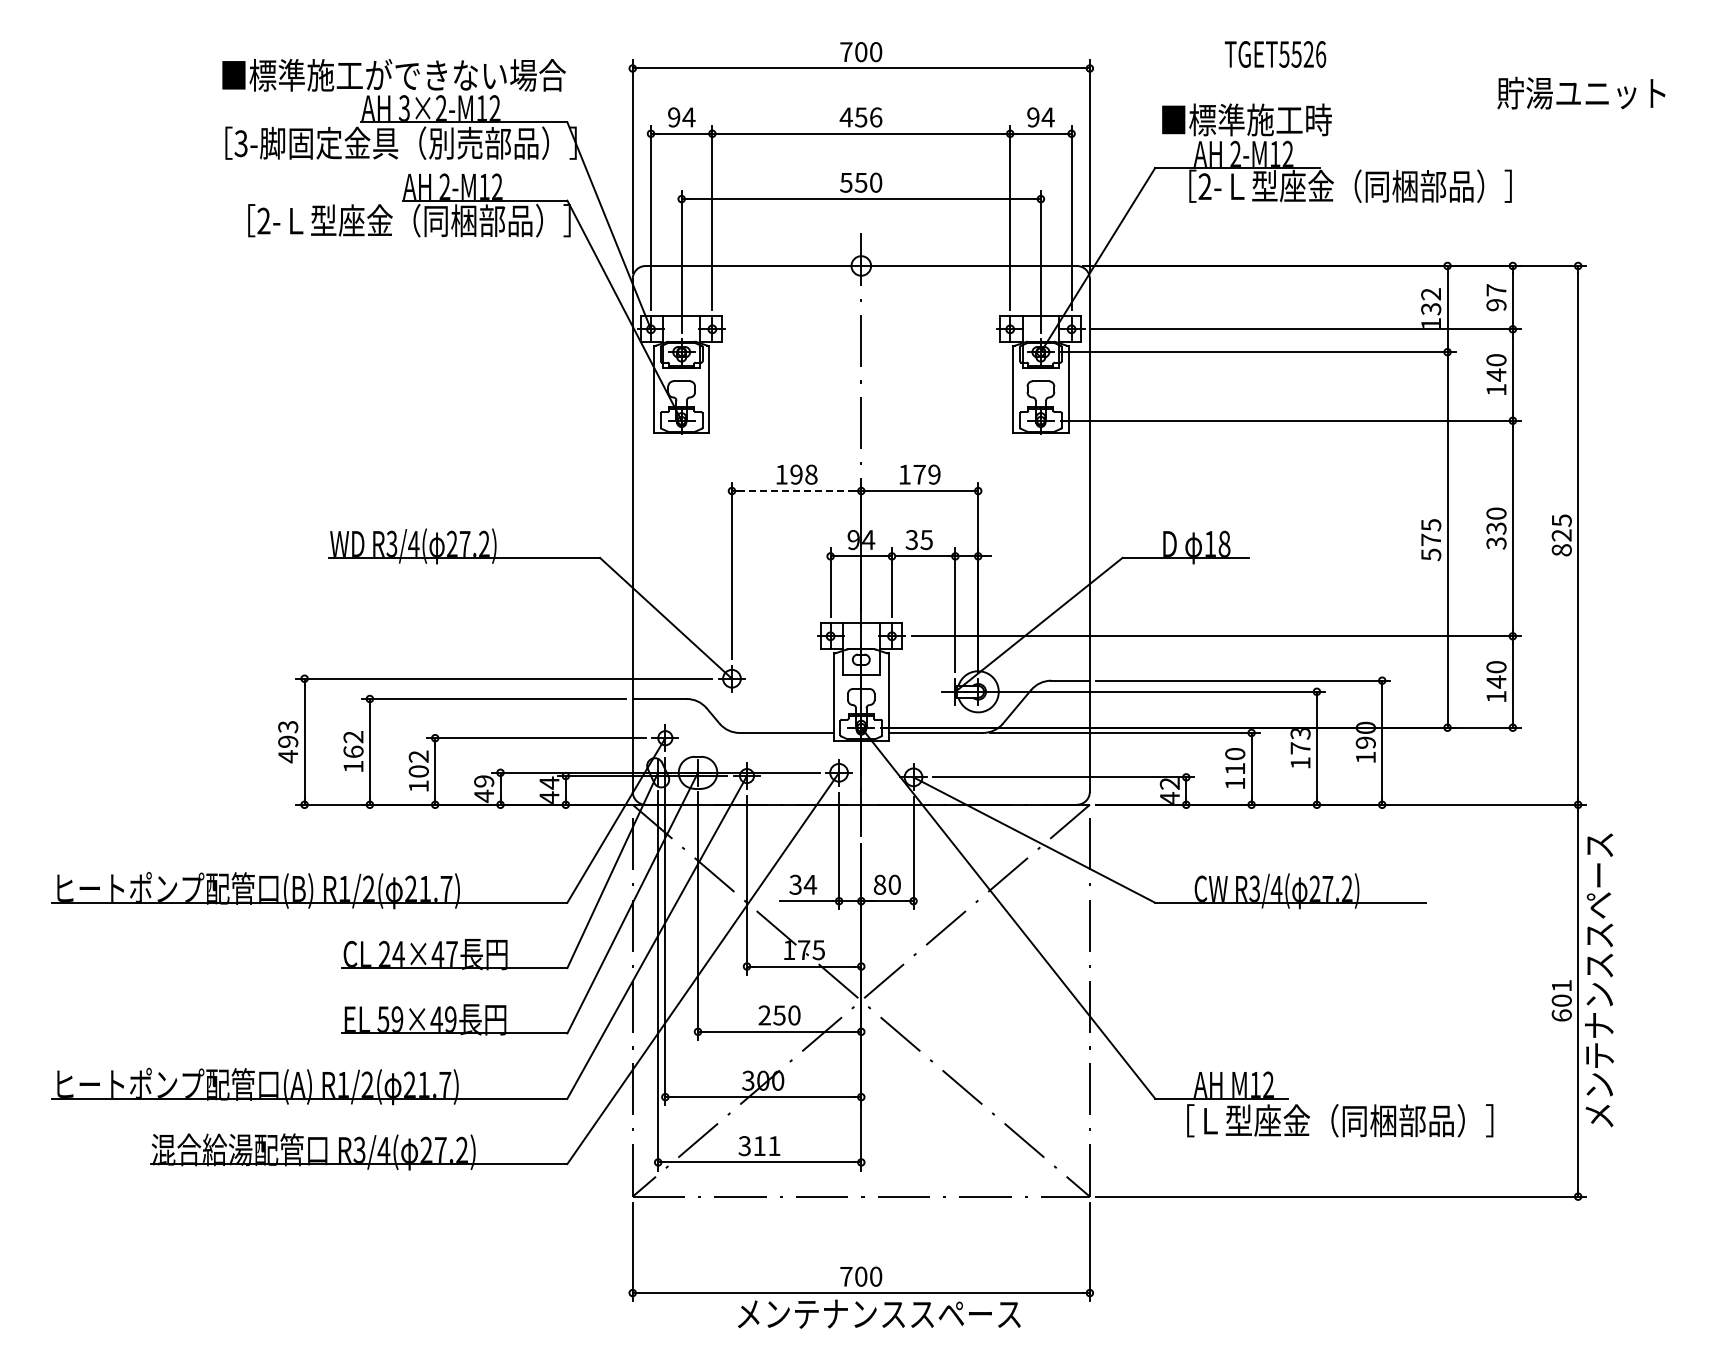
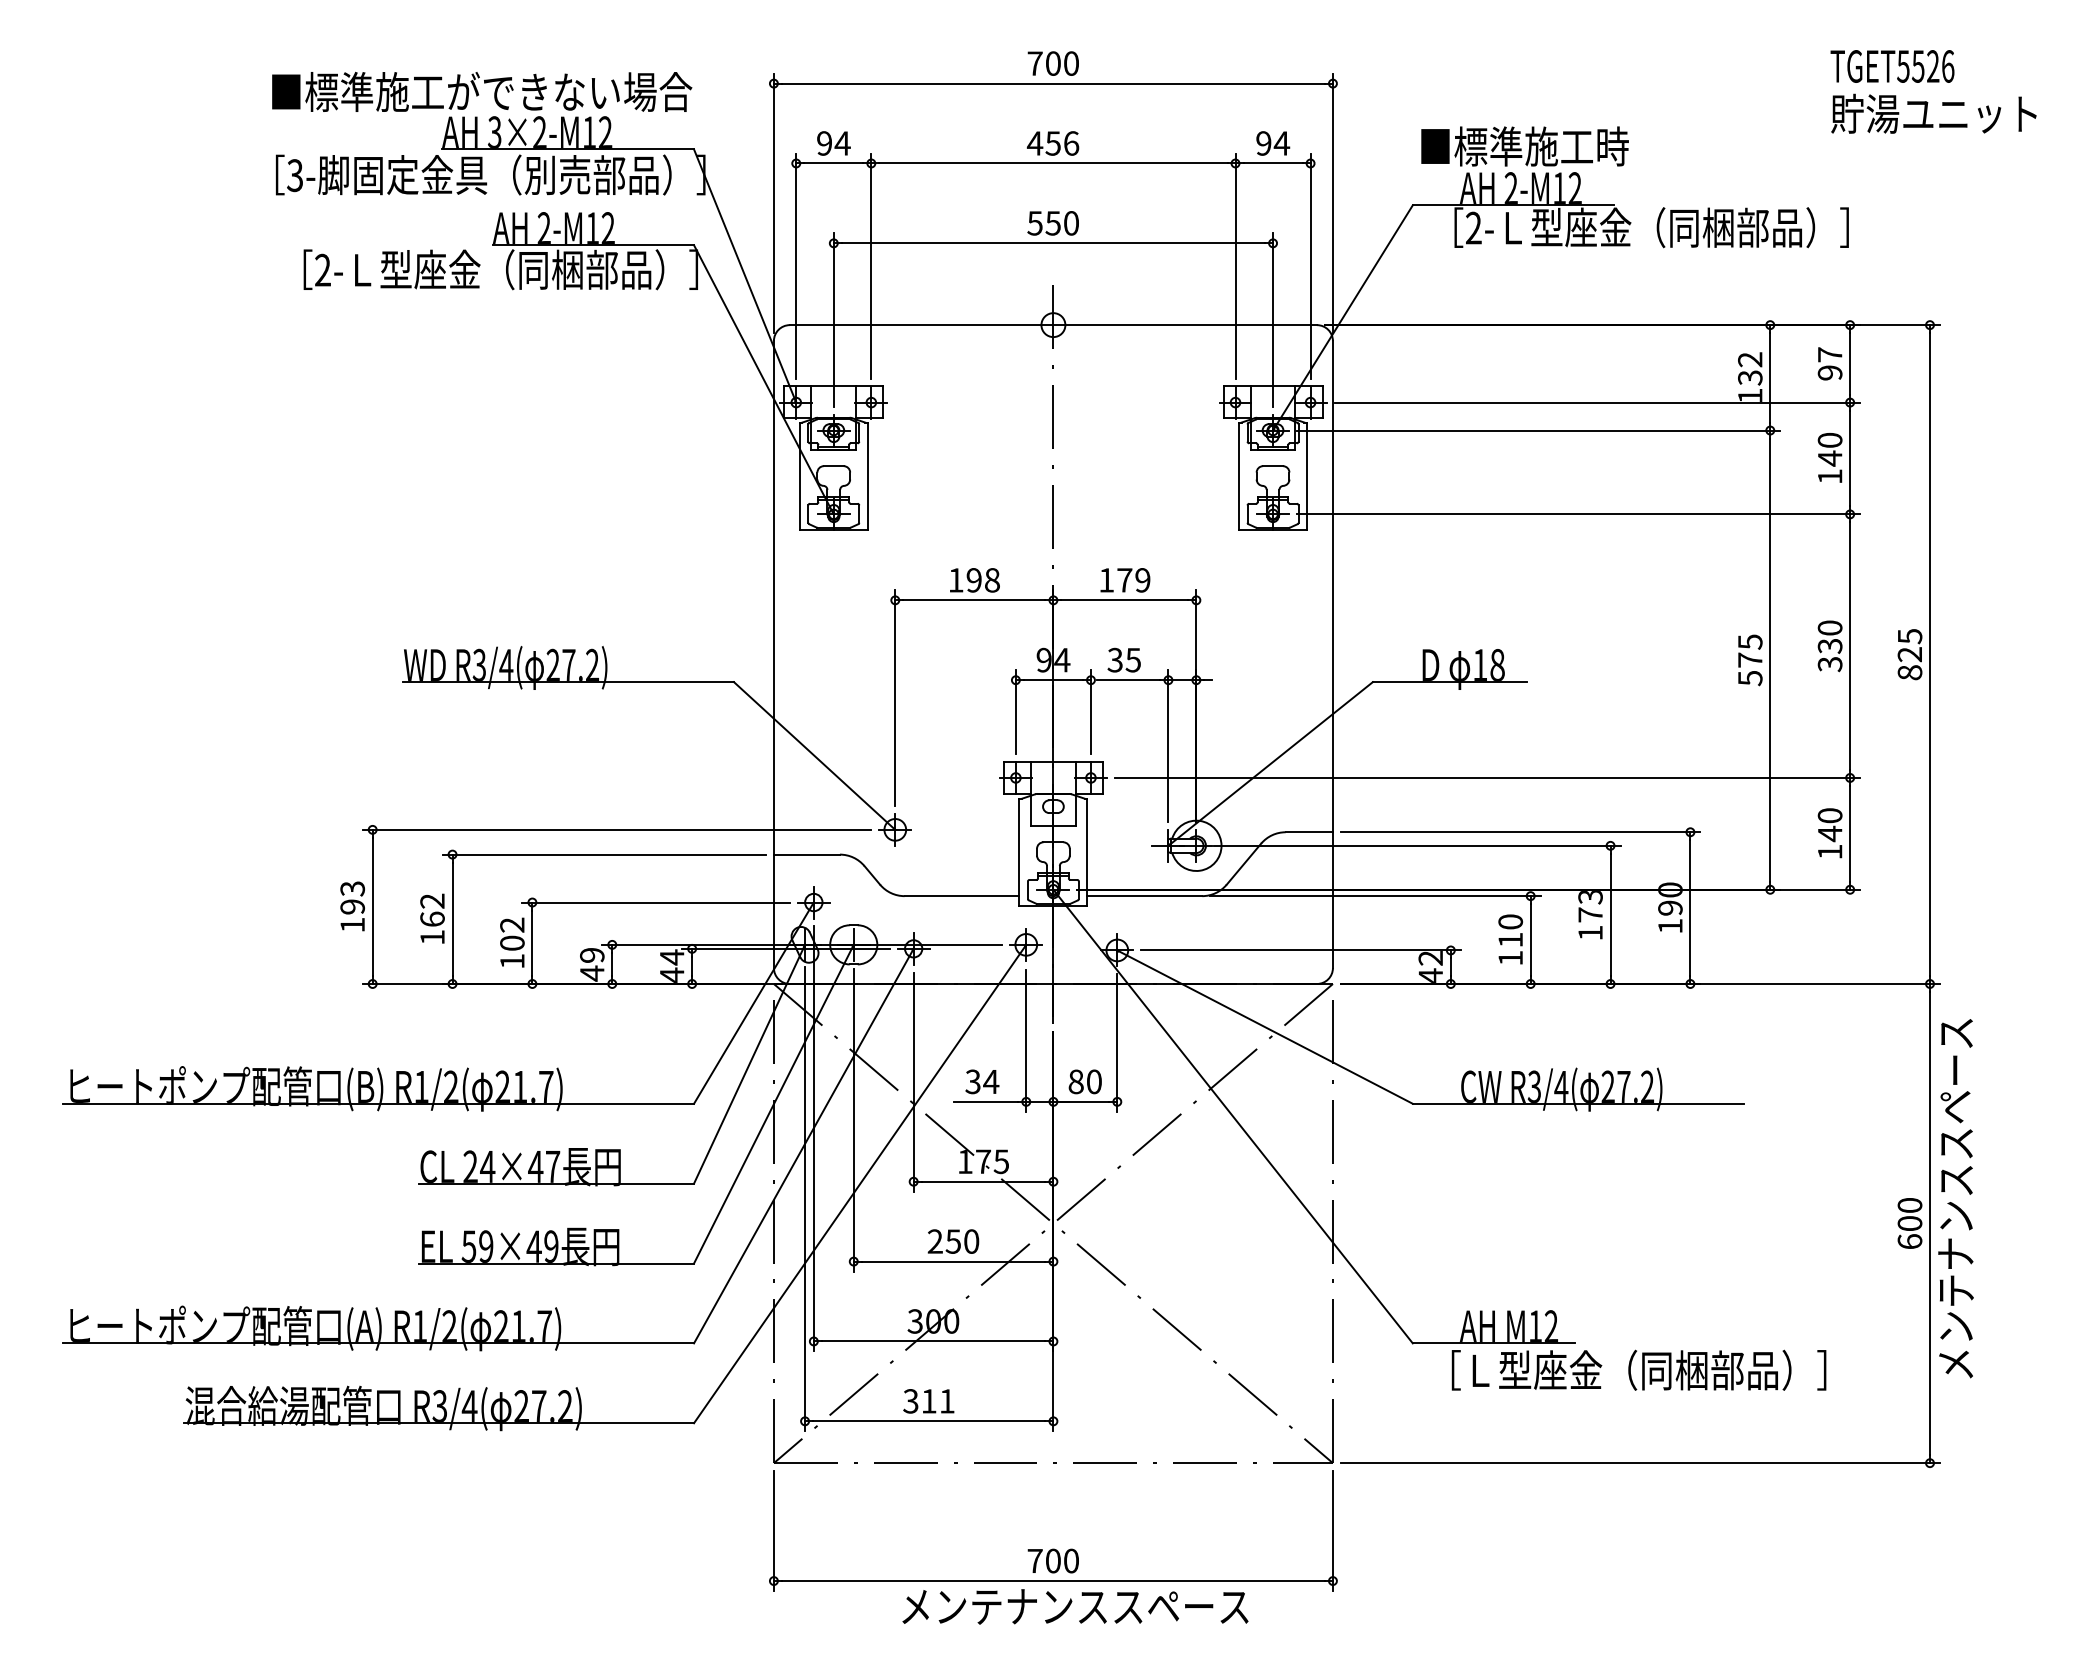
text: (1275, 54) -> (1892, 66), moved
line: (796, 491) -> (974, 600), dashed -> solid
text: (287, 756) -> (351, 924), 493 -> 193
text: (1561, 985) -> (1909, 1204), 601 -> 600

